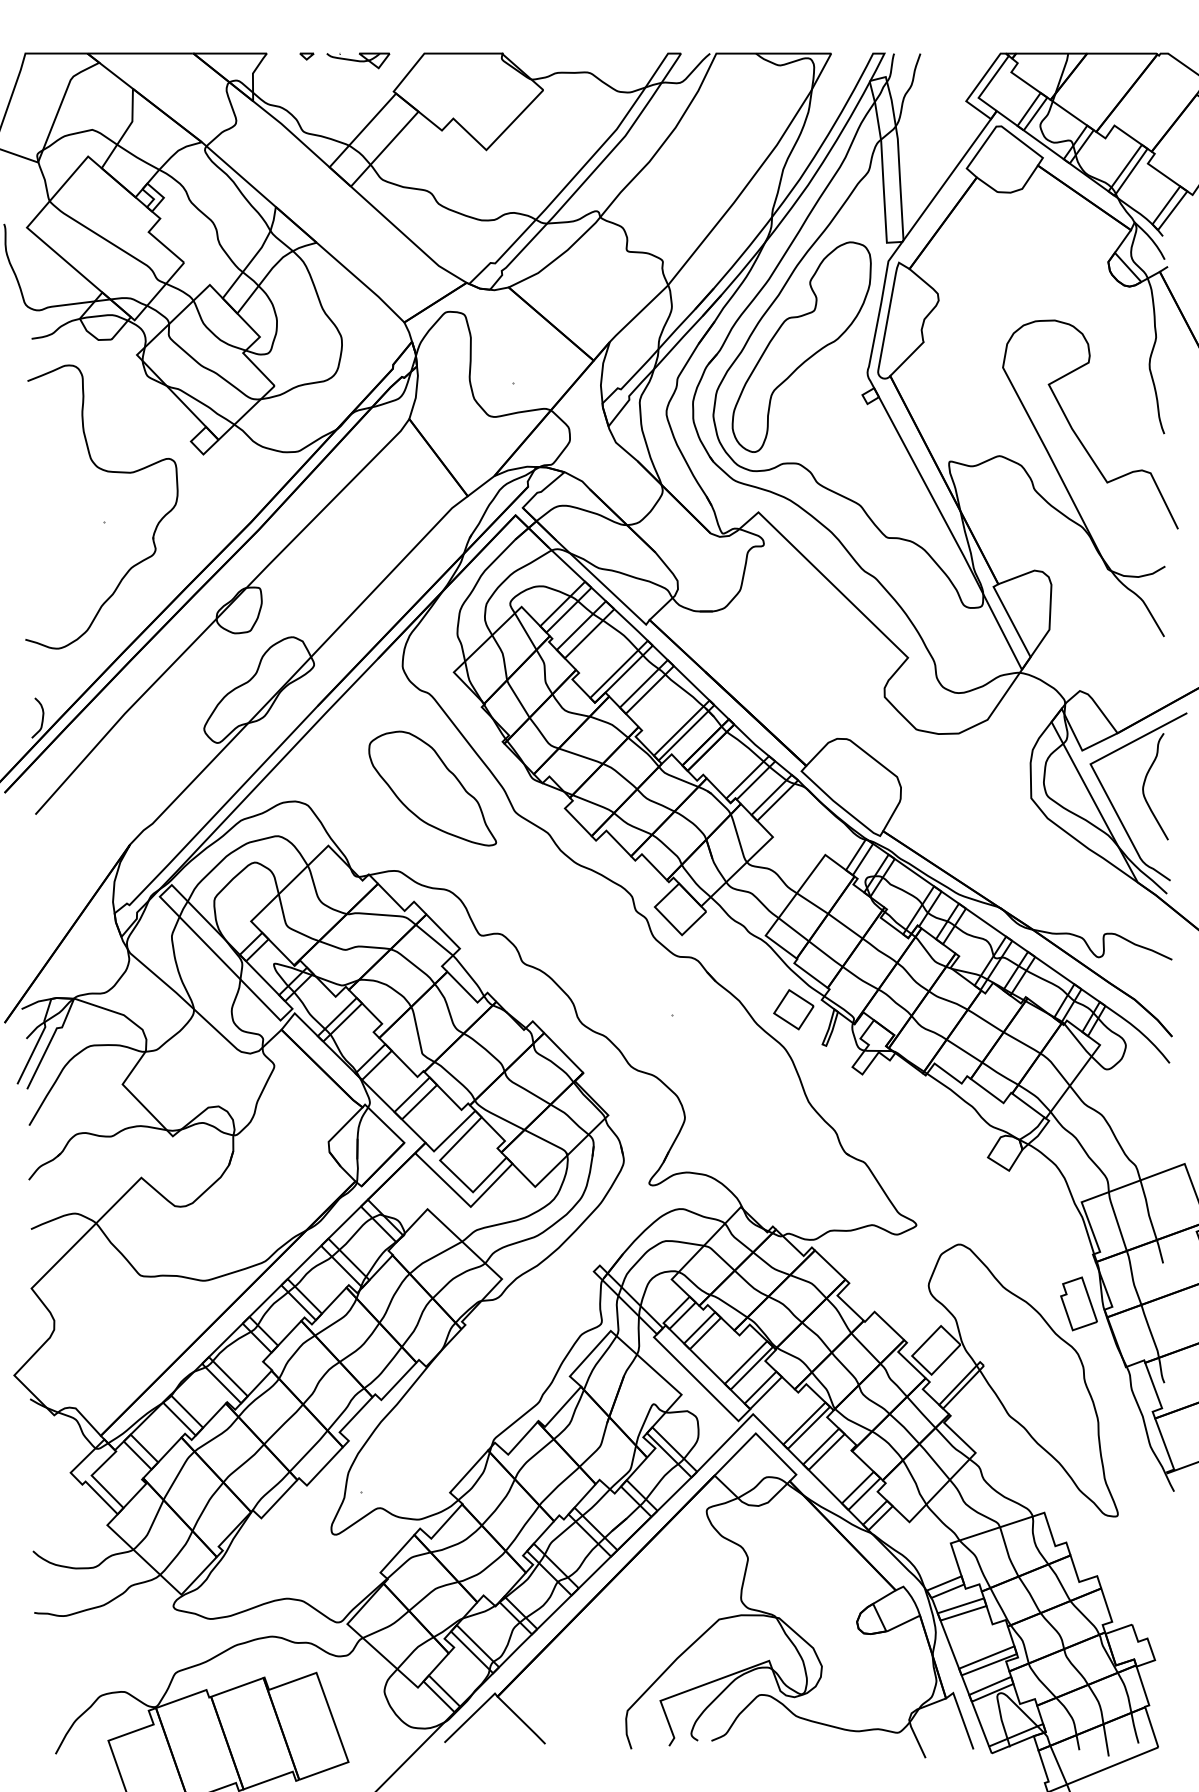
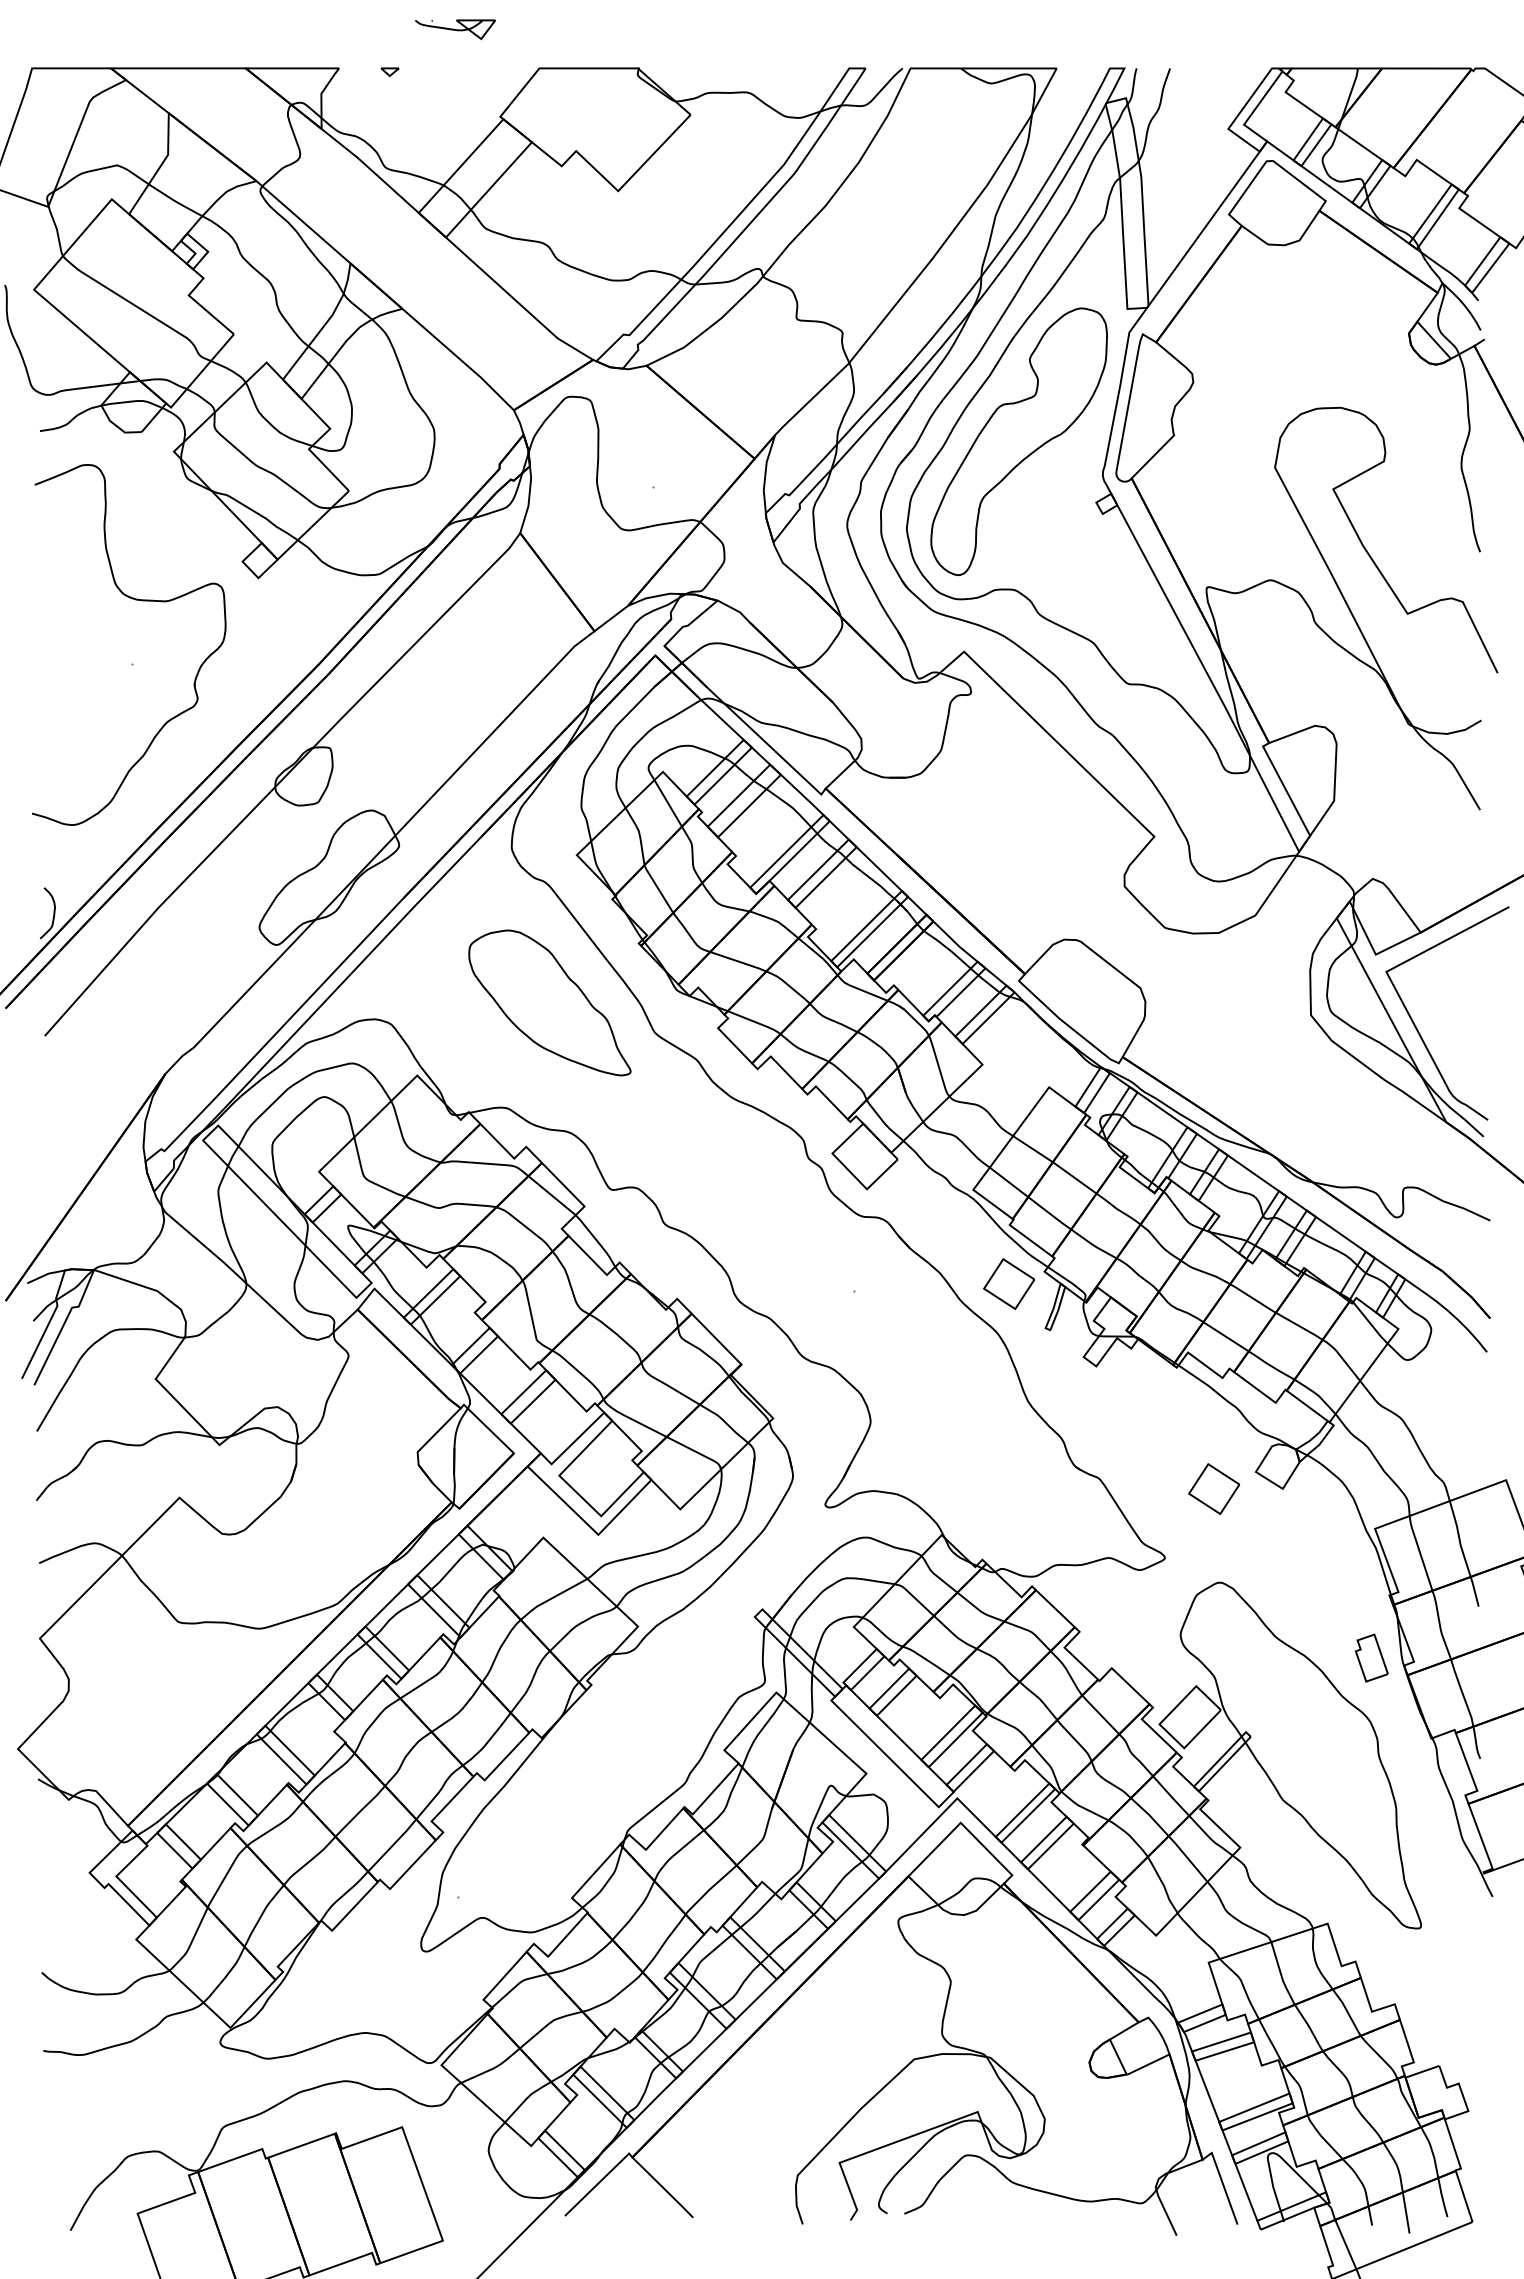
part: (358, 60) -> (455, 29), moved
curve: (1144, 784) -> (1455, 997), removed
part: (954, 1171) -> (1213, 1489), added
part: (1078, 1303) -> (1371, 1657), size x0.7

